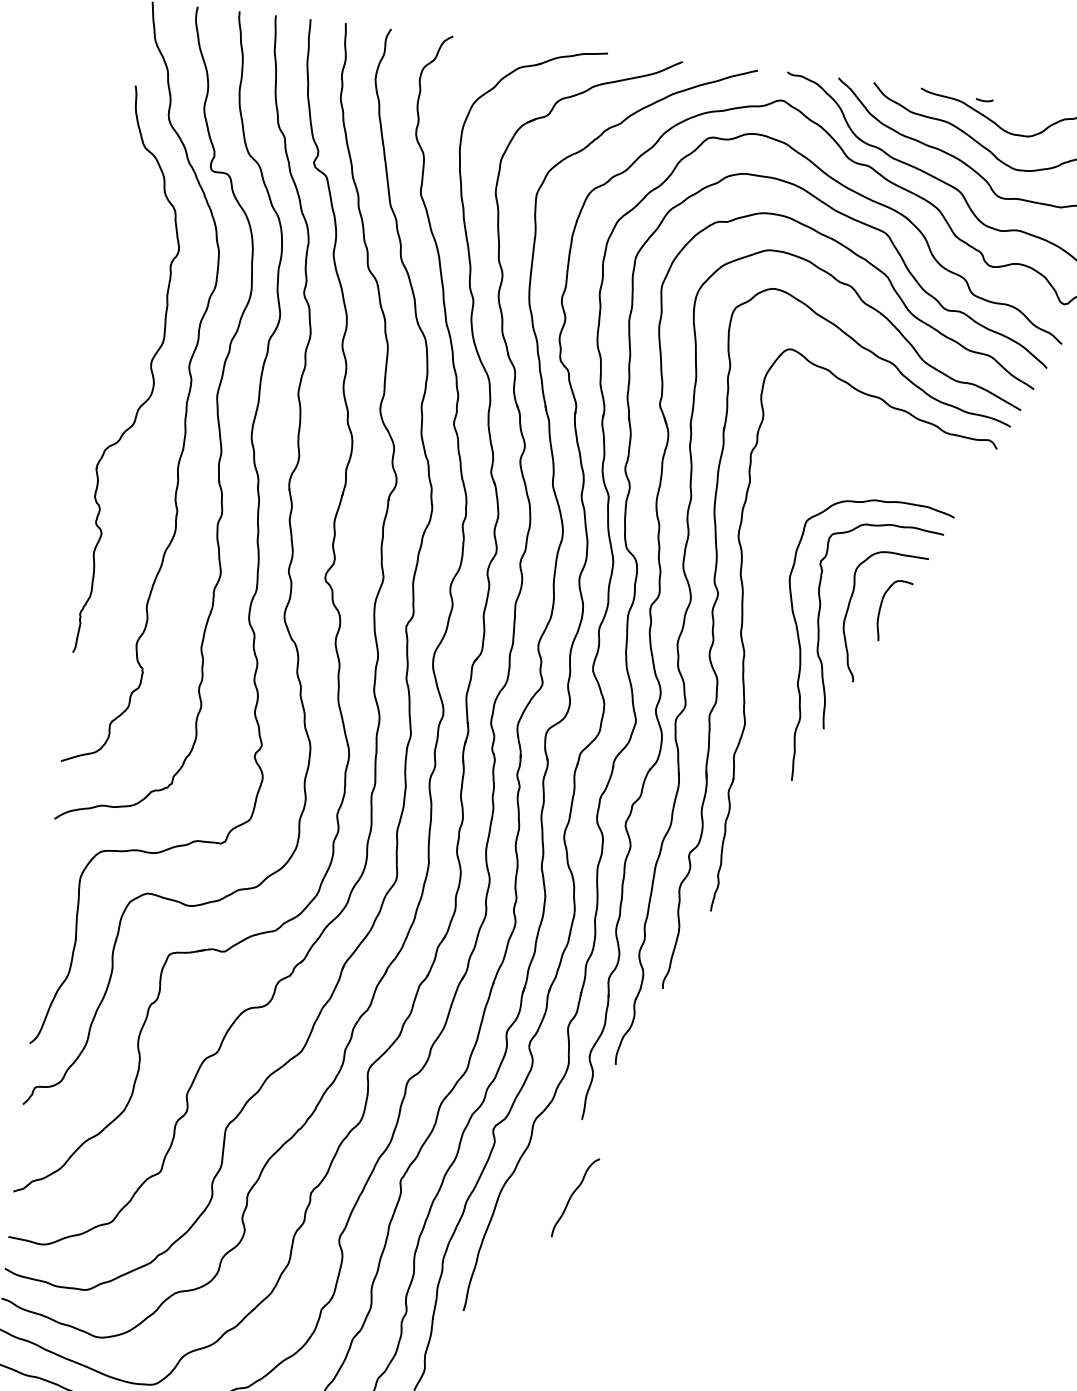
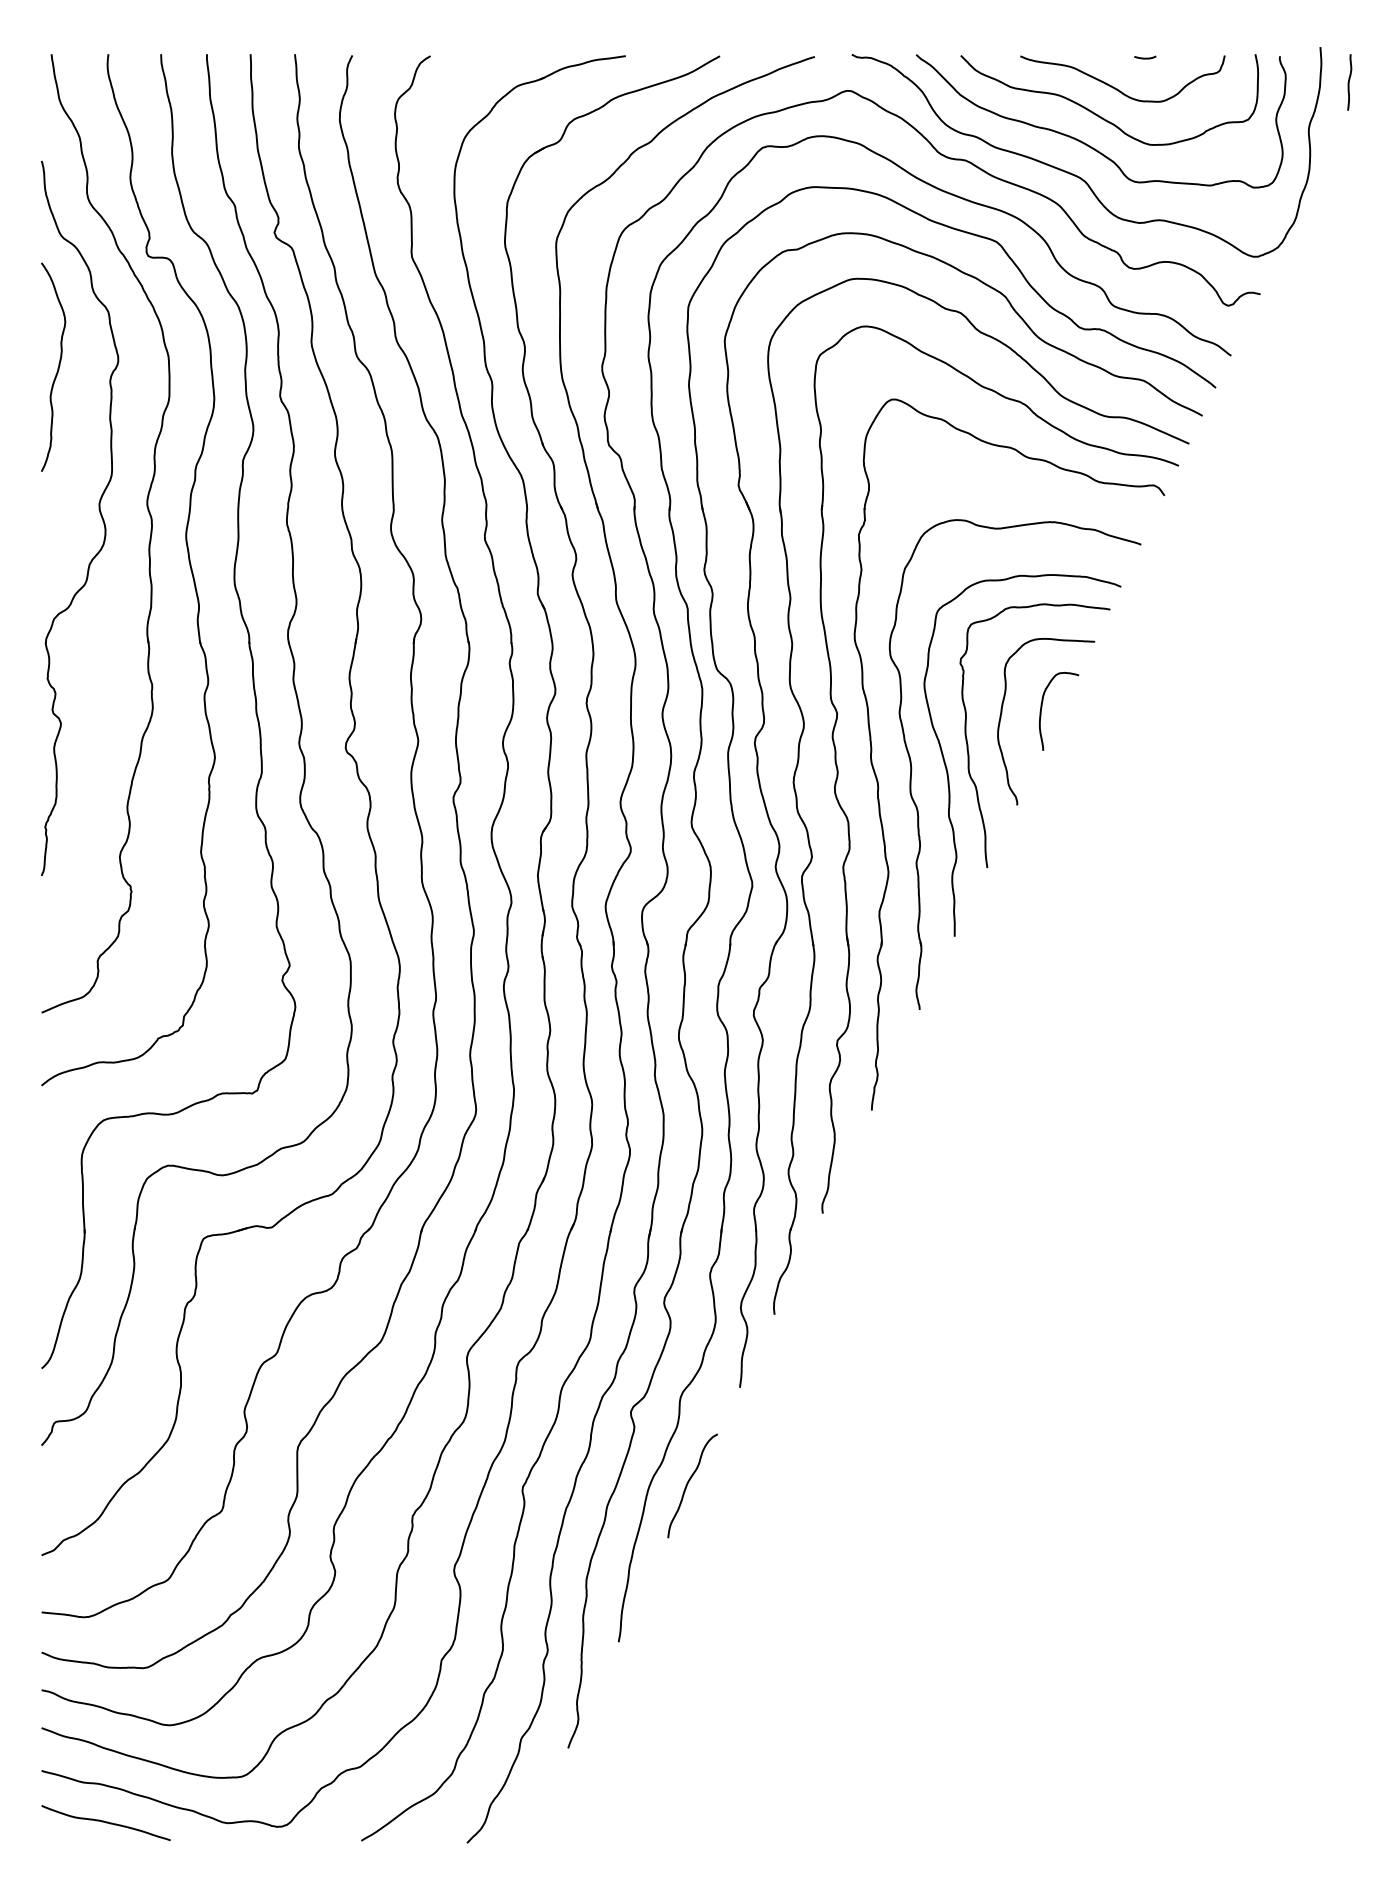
curve: (984, 100) -> (1145, 57), moved
curve: (129, 251) -> (57, 368), added
part: (773, 642) -> (912, 767), added
curve: (572, 1196) -> (688, 1484), moved

